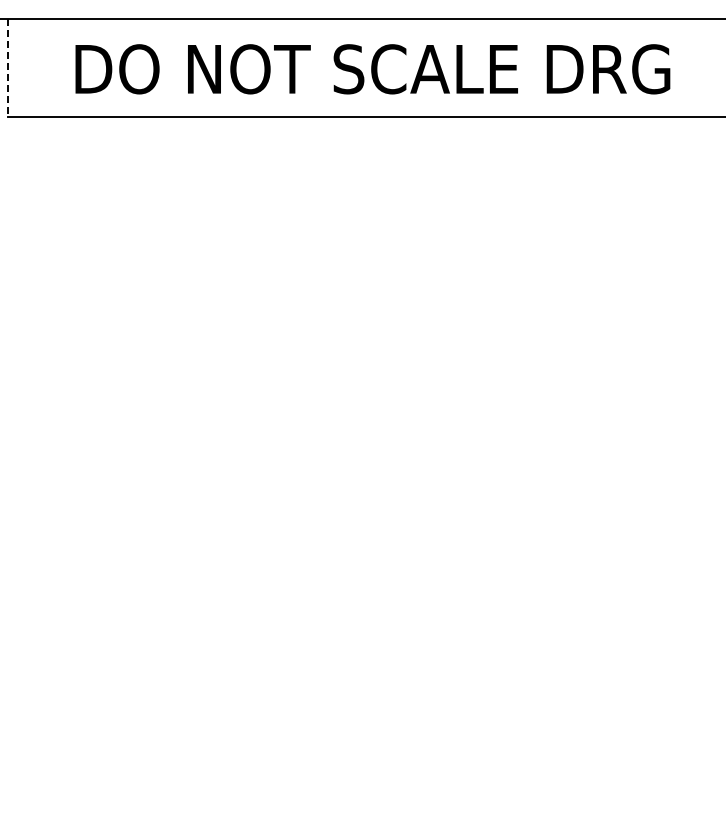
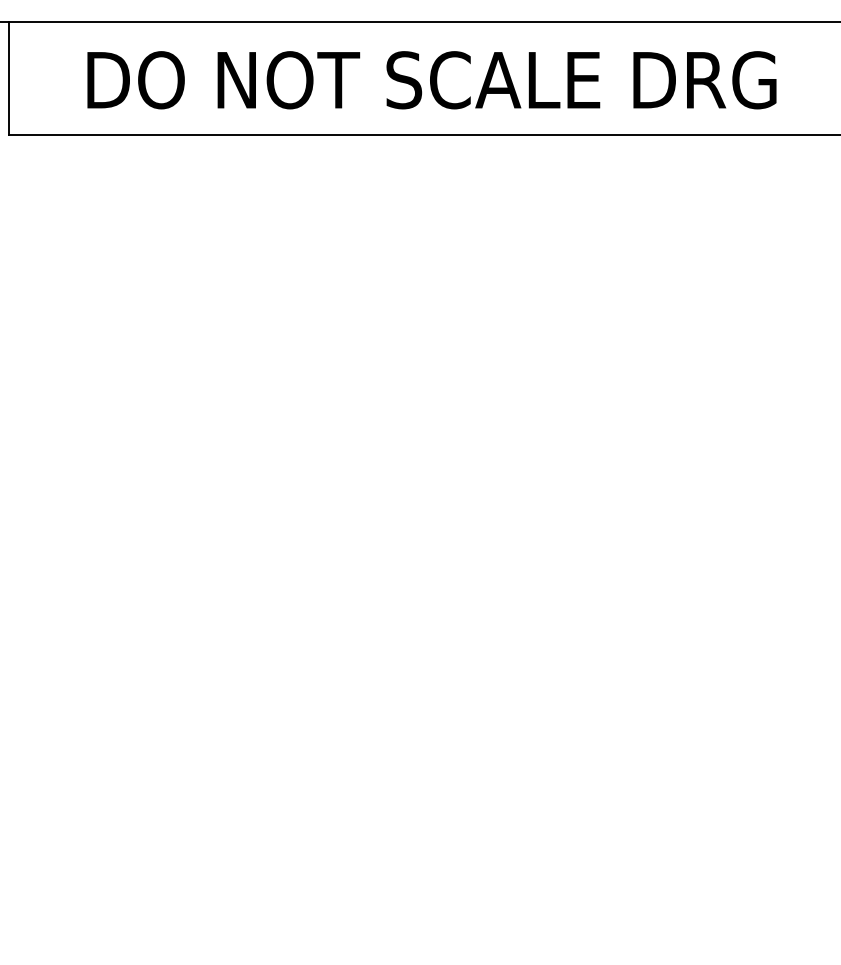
line: (8, 68) -> (9, 79), dashed -> solid

